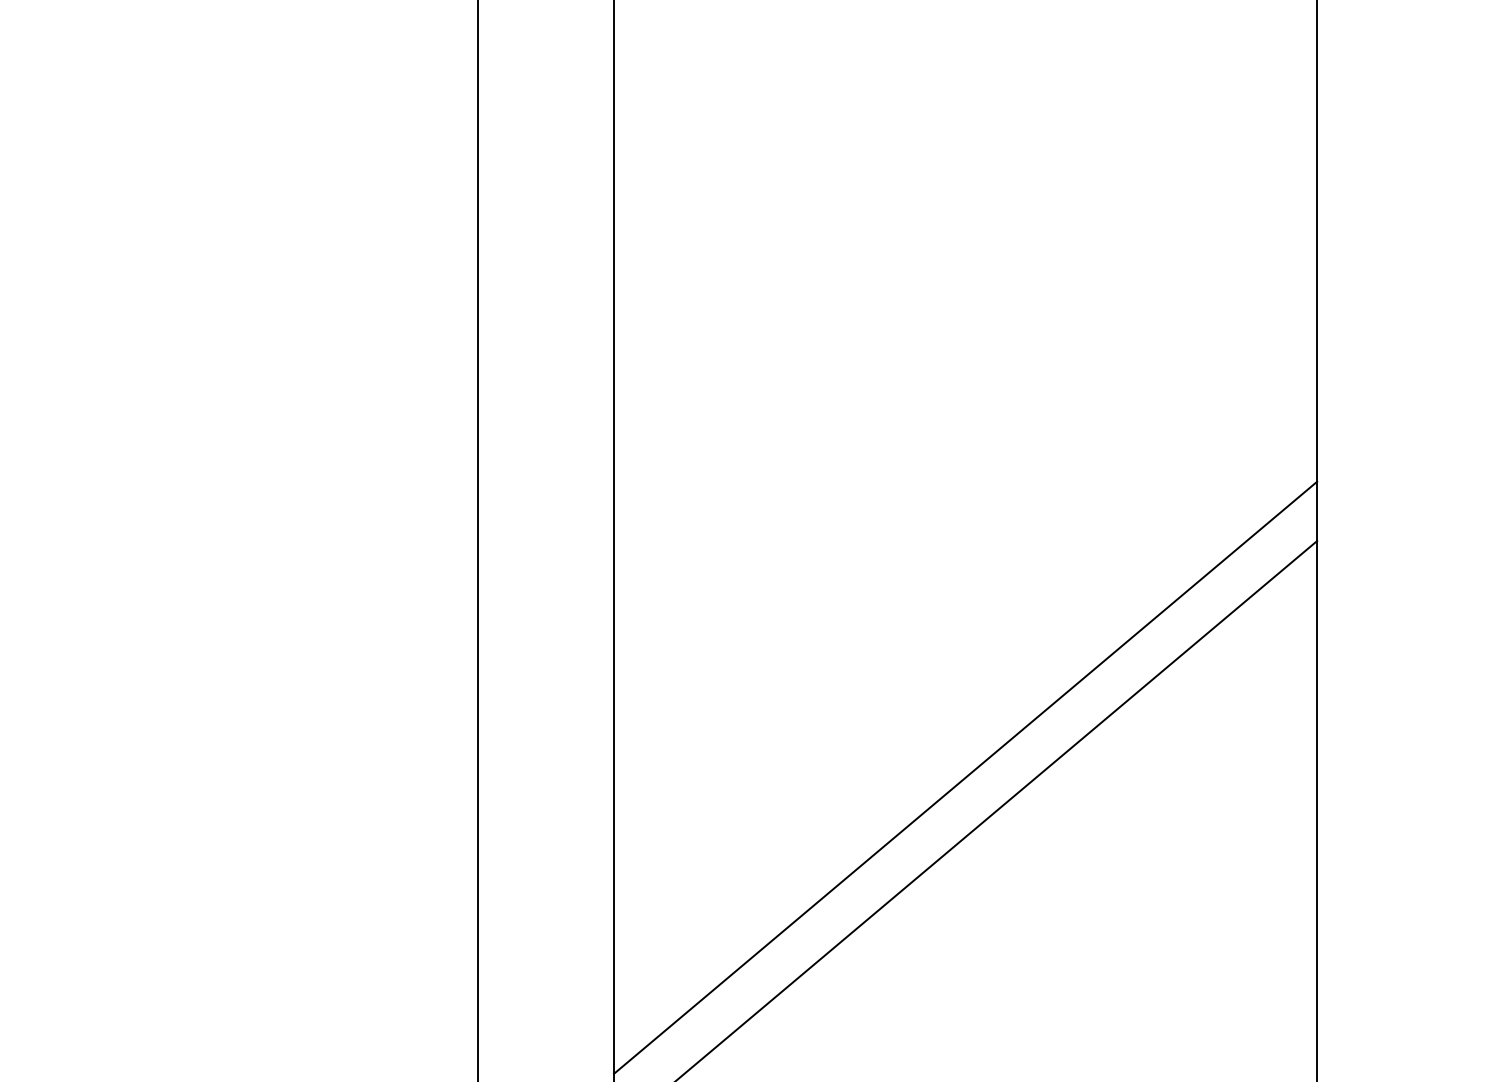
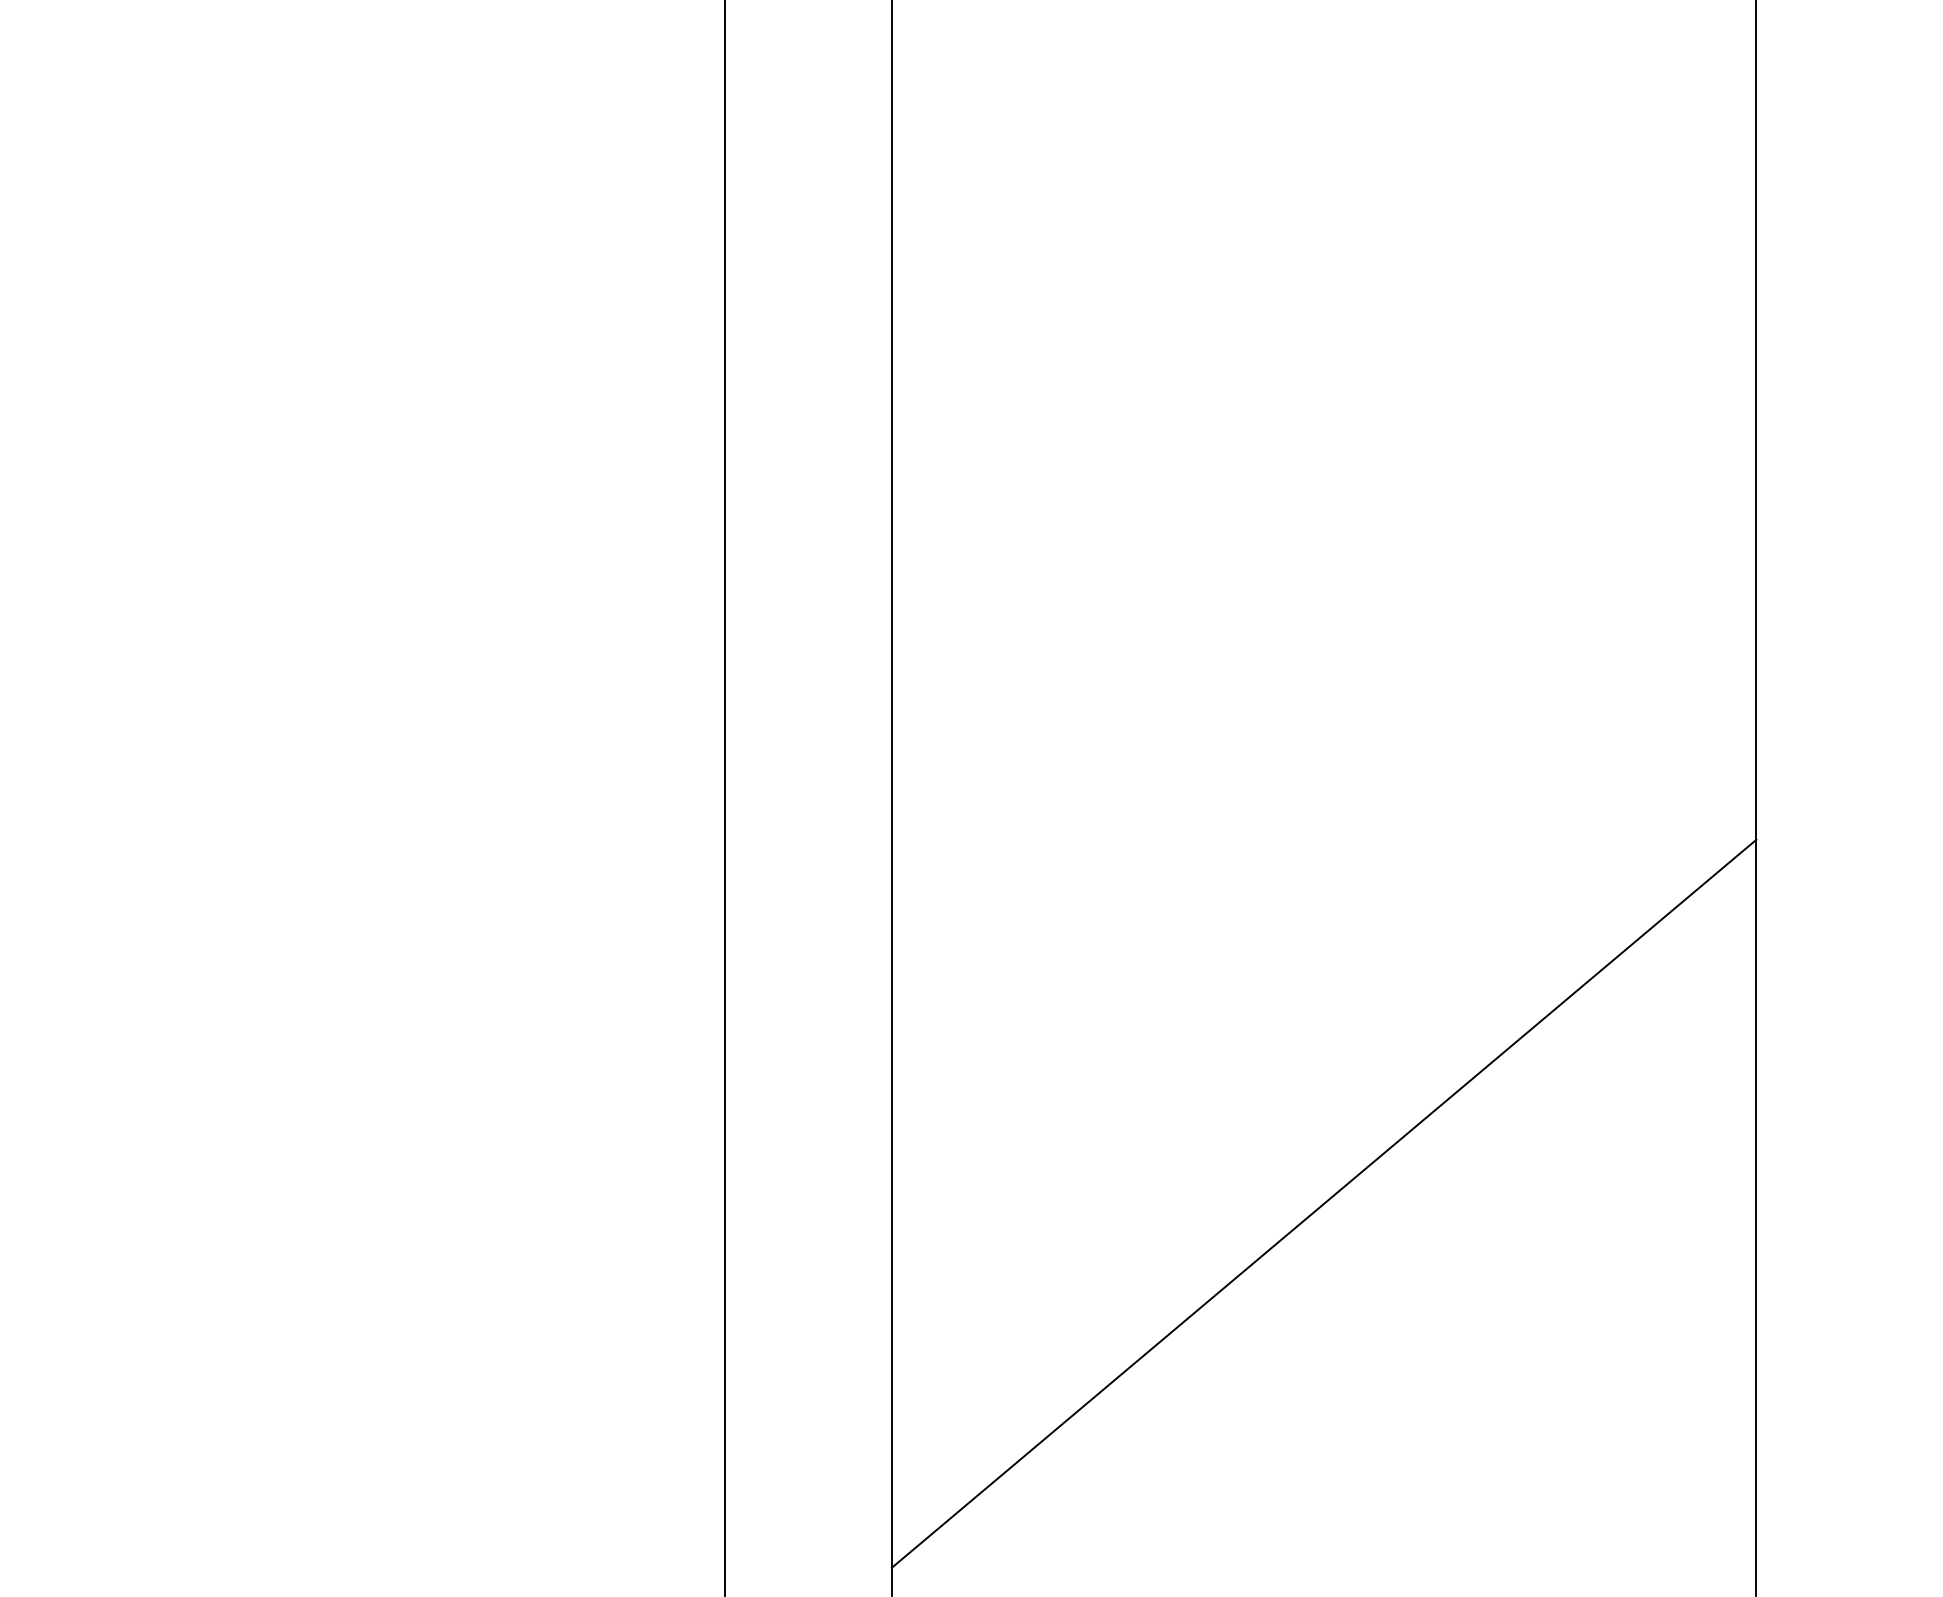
line: (965, 777) -> (1323, 1130), removed

